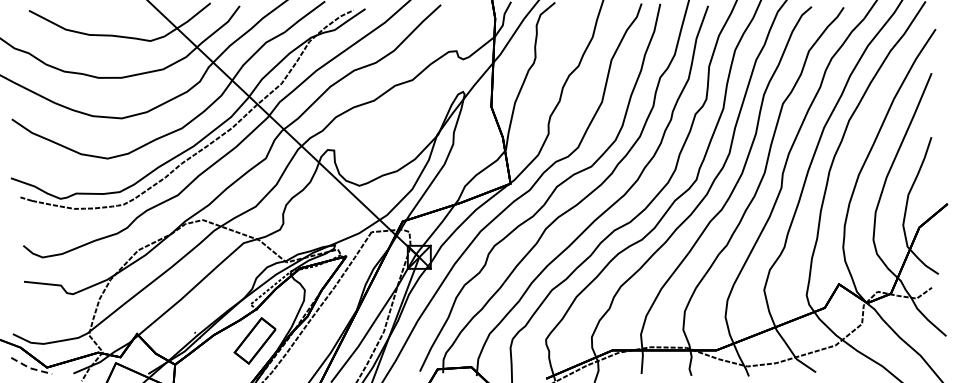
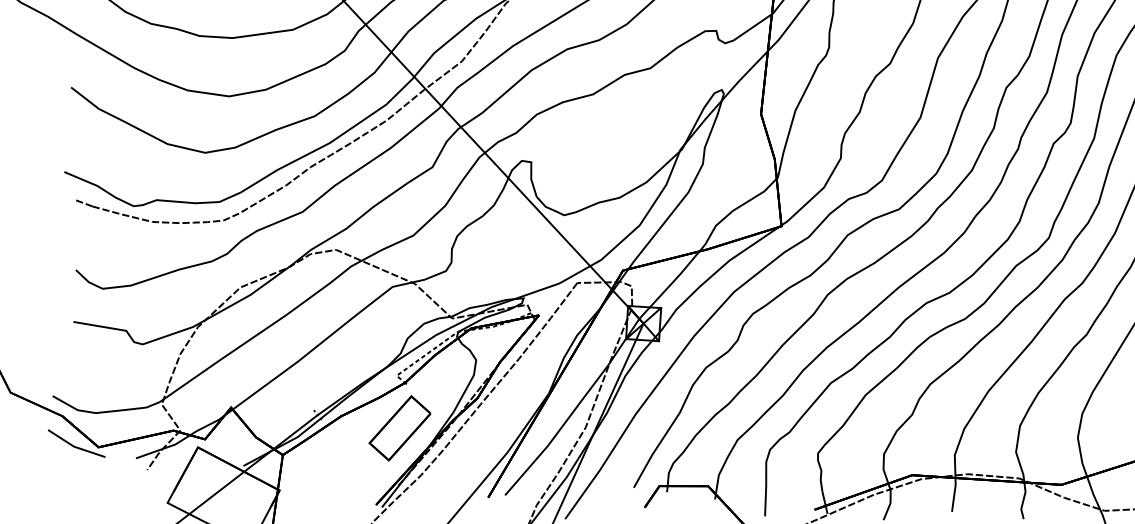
line: (30, 368) -> (74, 447), dashed -> solid

